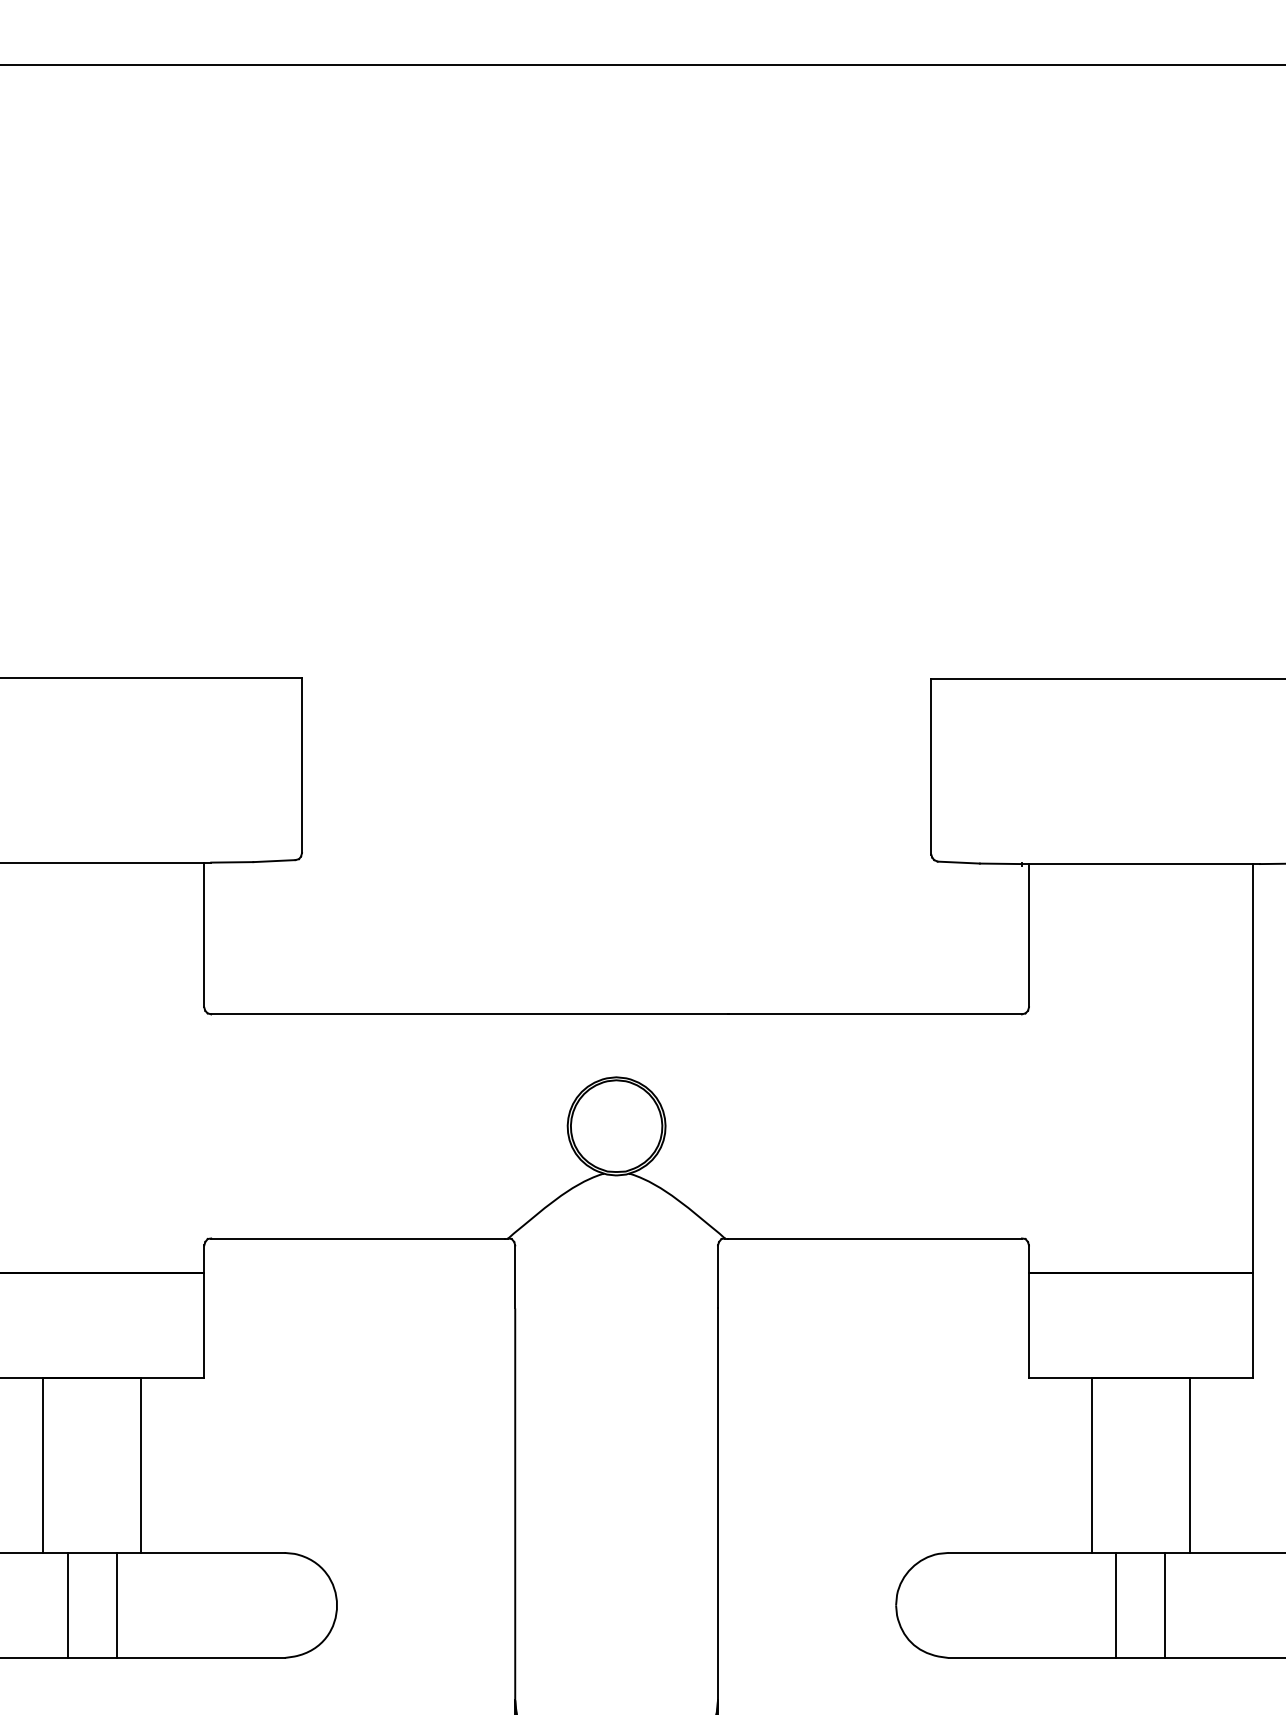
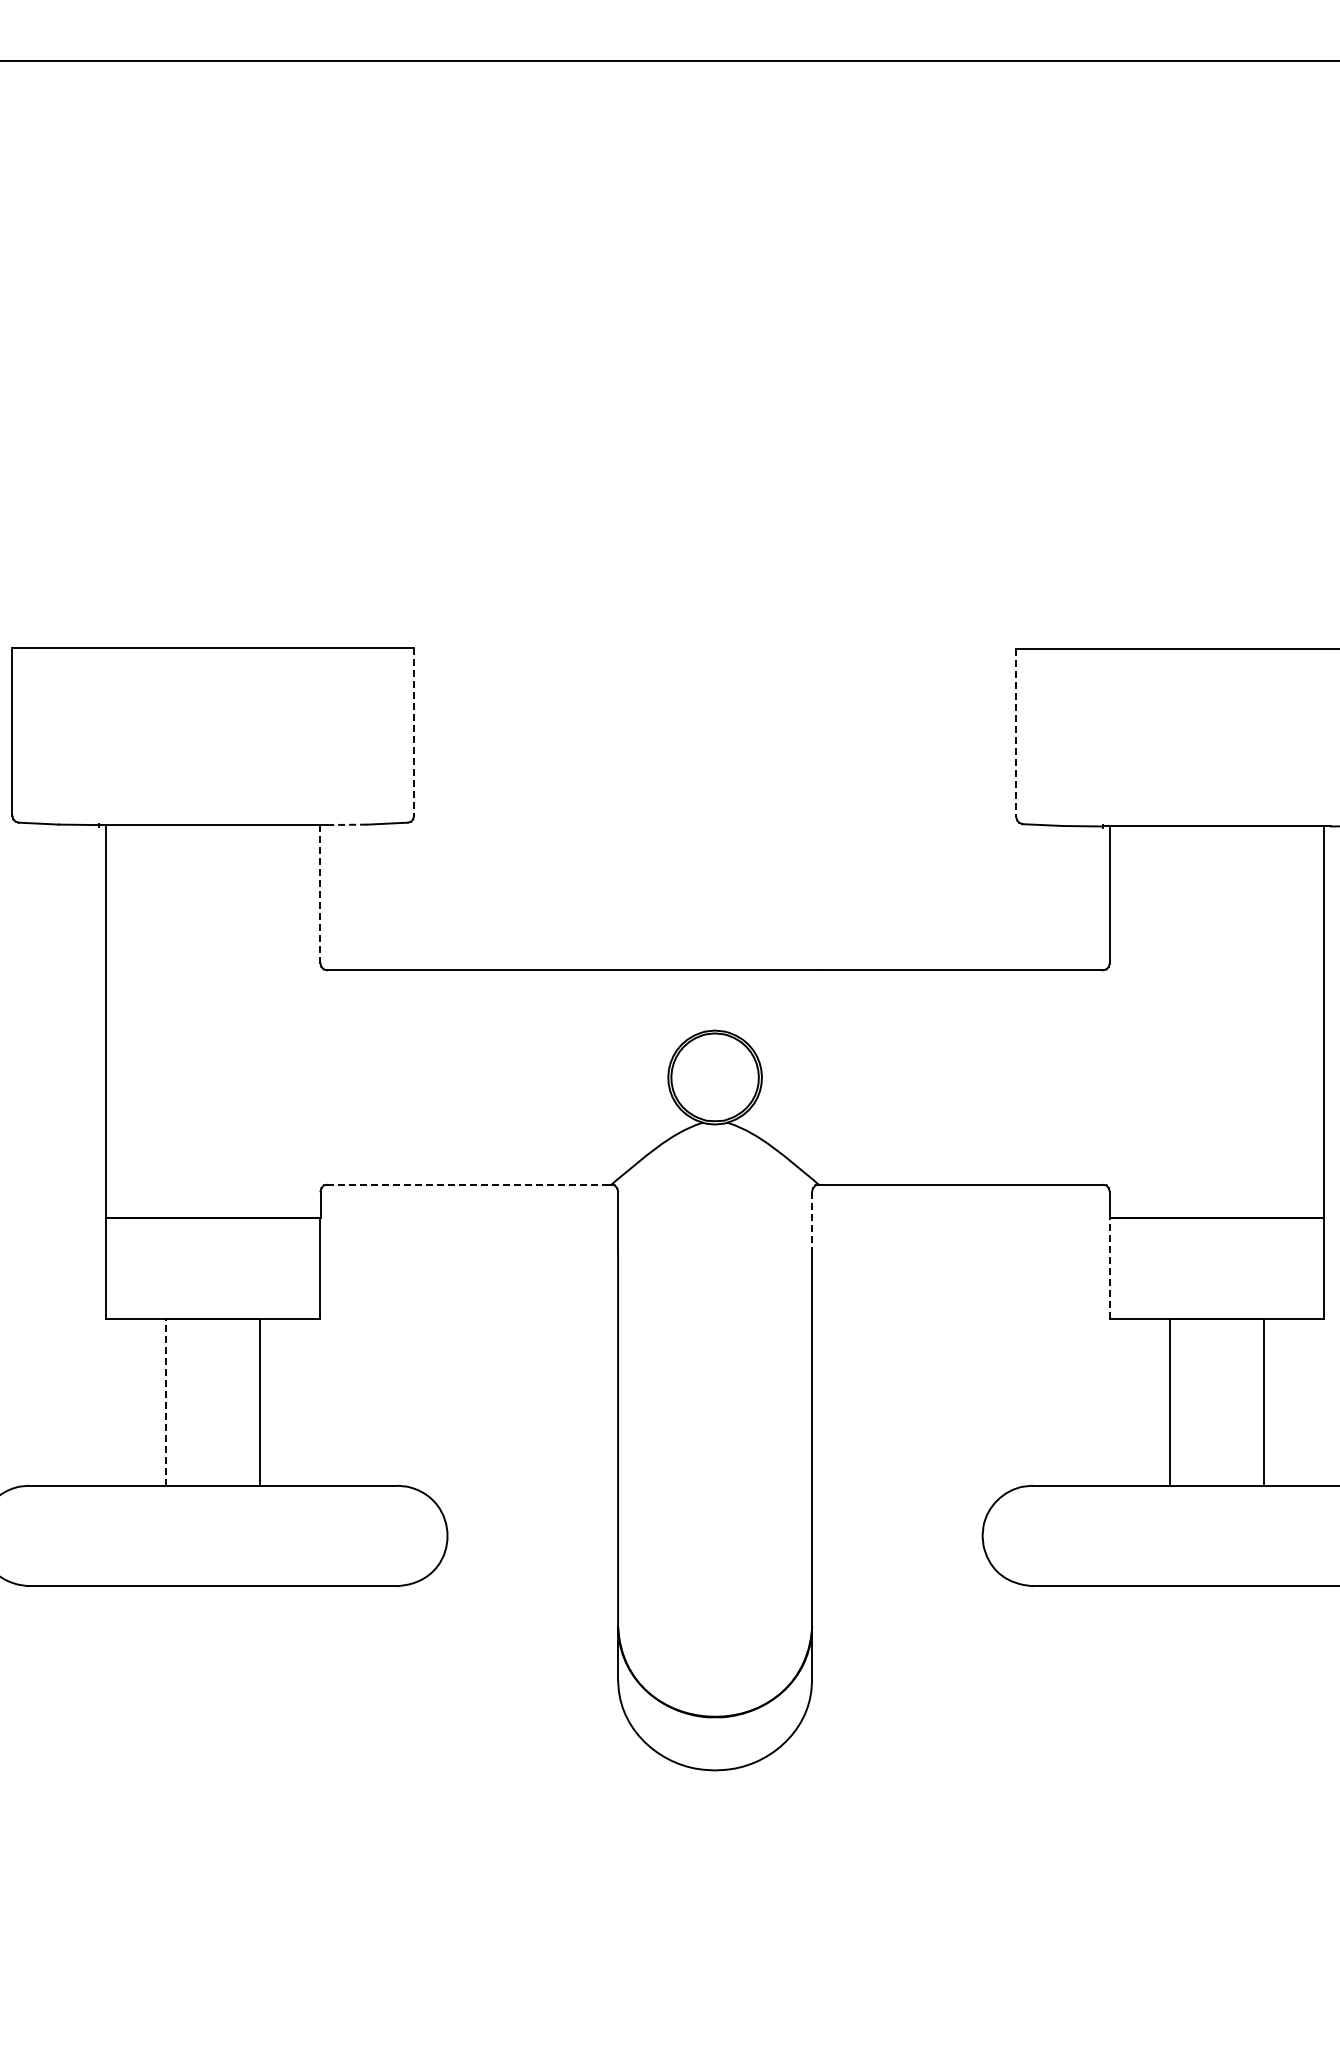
line: (302, 765) -> (414, 732), solid -> dashed
line: (931, 766) -> (1016, 733), solid -> dashed
line: (232, 861) -> (347, 824), solid -> dashed
line: (204, 935) -> (320, 894), solid -> dashed
line: (357, 1238) -> (467, 1184), solid -> dashed
line: (718, 1277) -> (812, 1222), solid -> dashed
line: (1028, 1324) -> (1109, 1267), solid -> dashed
line: (43, 1465) -> (166, 1402), solid -> dashed
line: (68, 1604) -> (190, 1535), removed
line: (116, 1604) -> (236, 1535), removed
line: (1116, 1604) -> (1193, 1535), removed
line: (1165, 1604) -> (1240, 1535), removed

